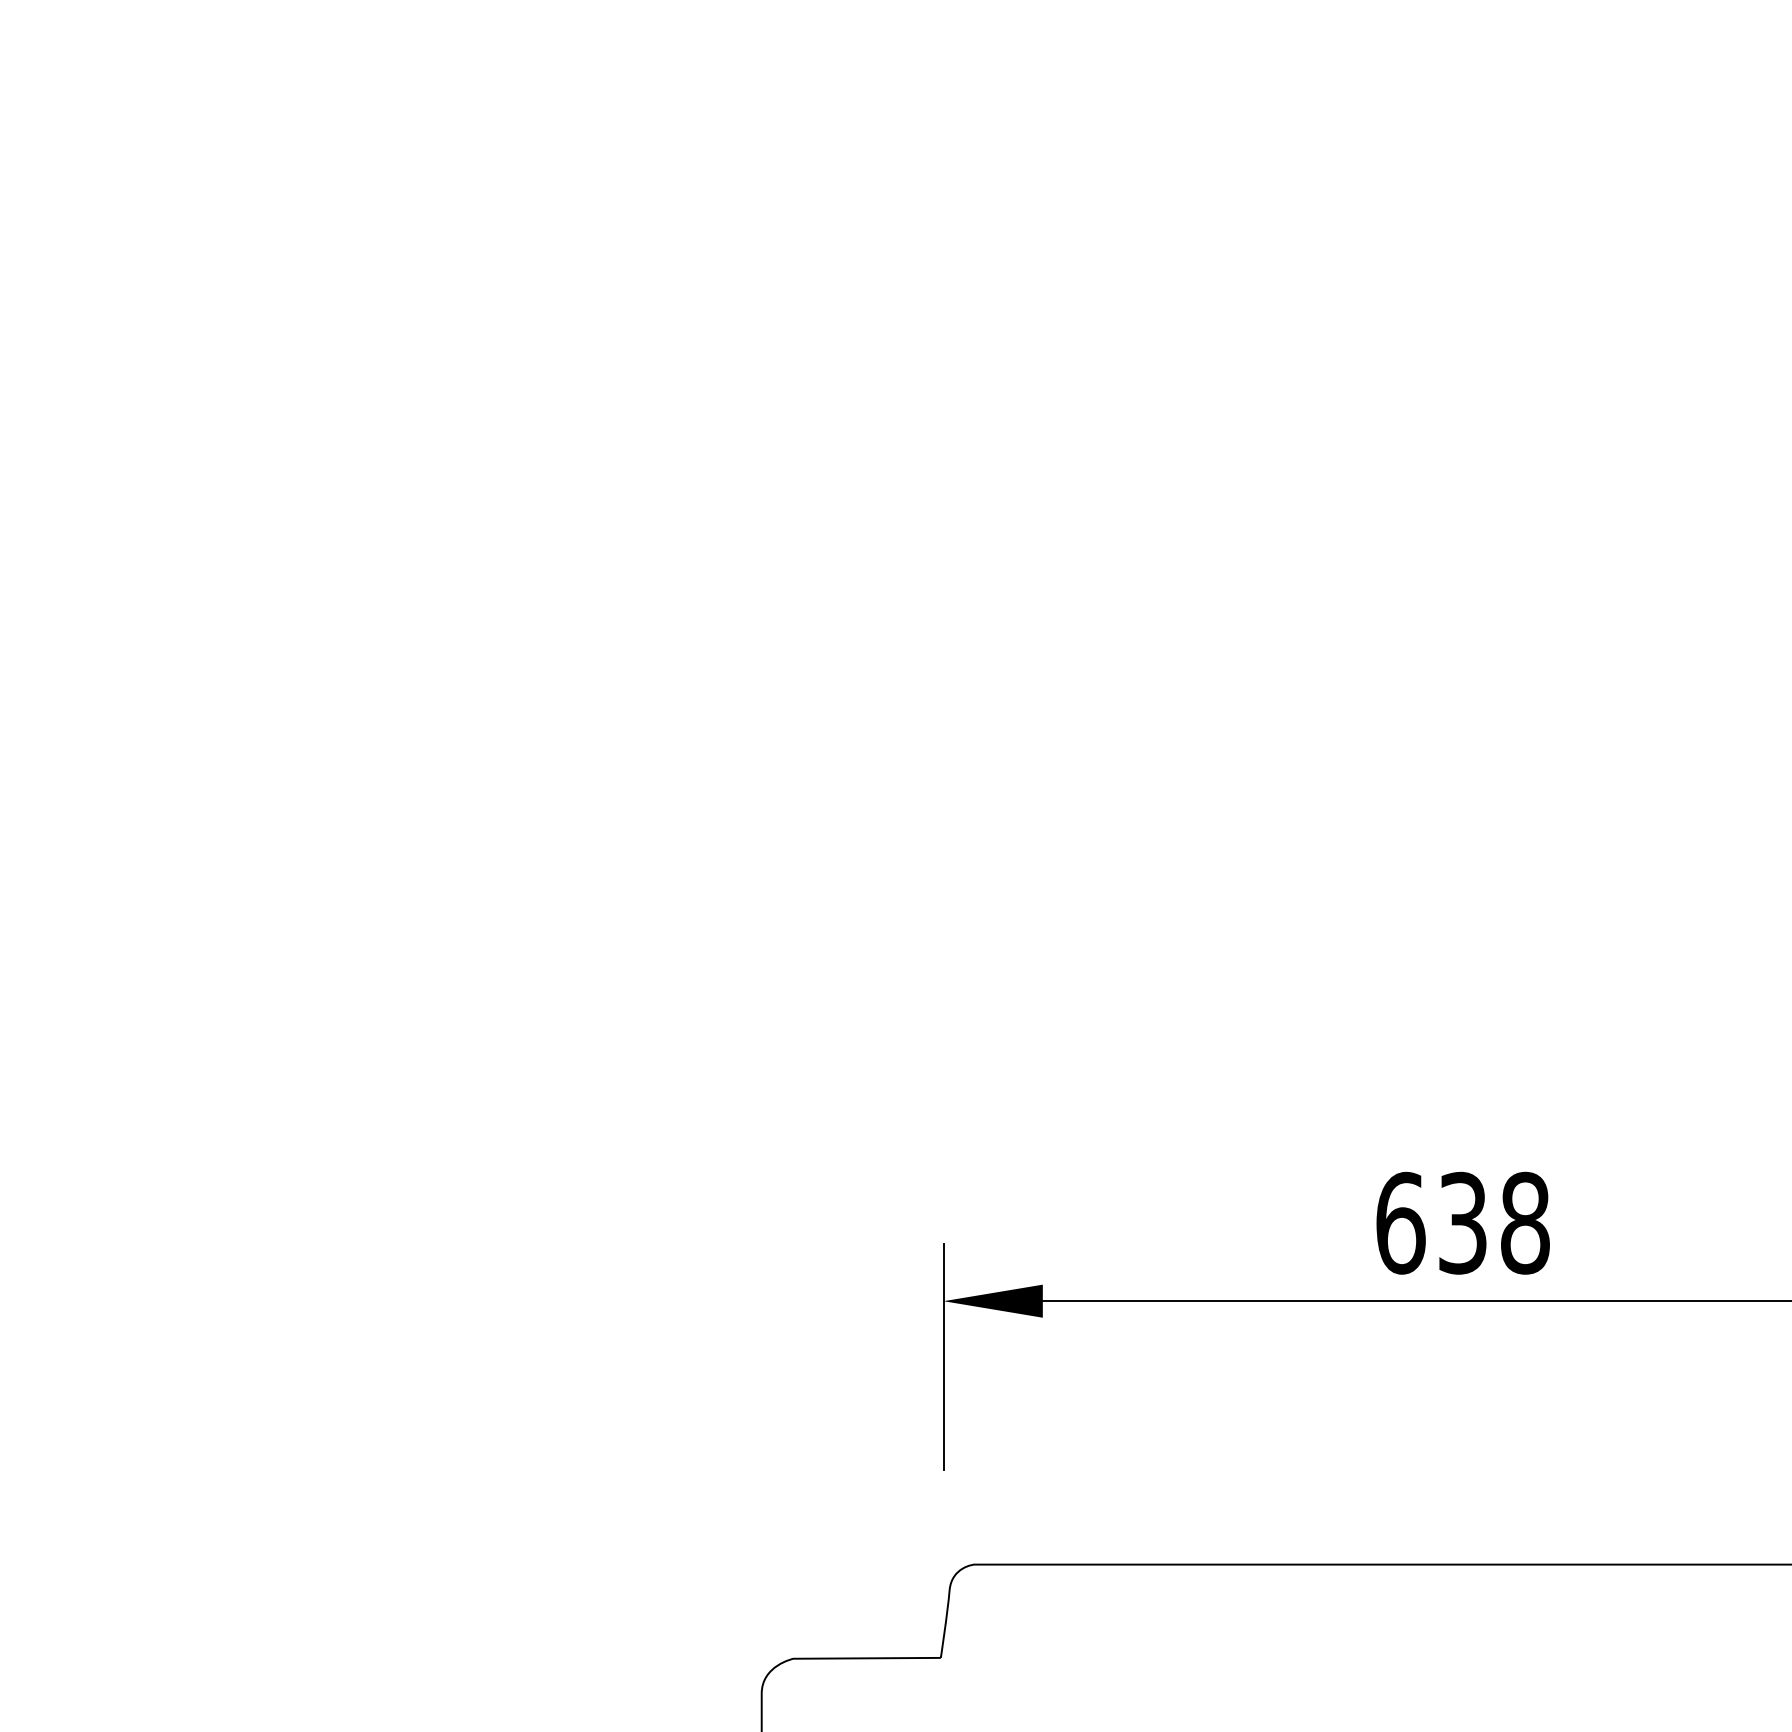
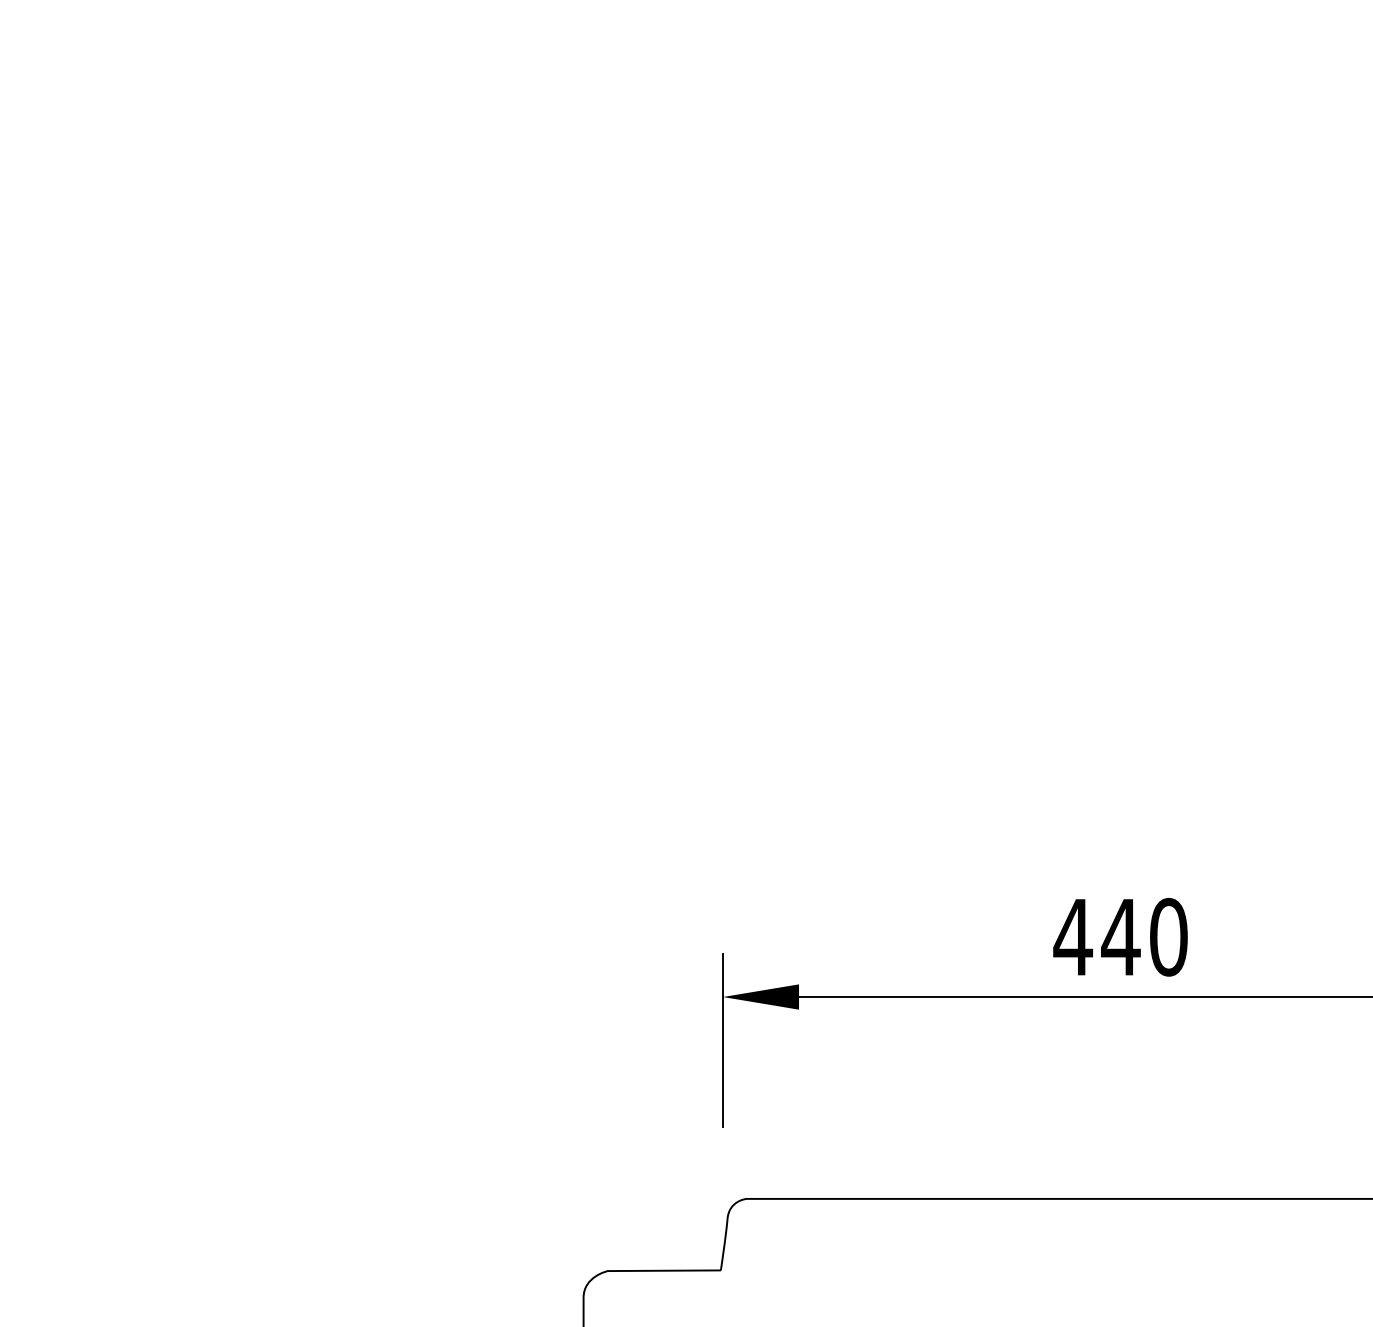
text: (1462, 1222) -> (1120, 936), 638 -> 440

